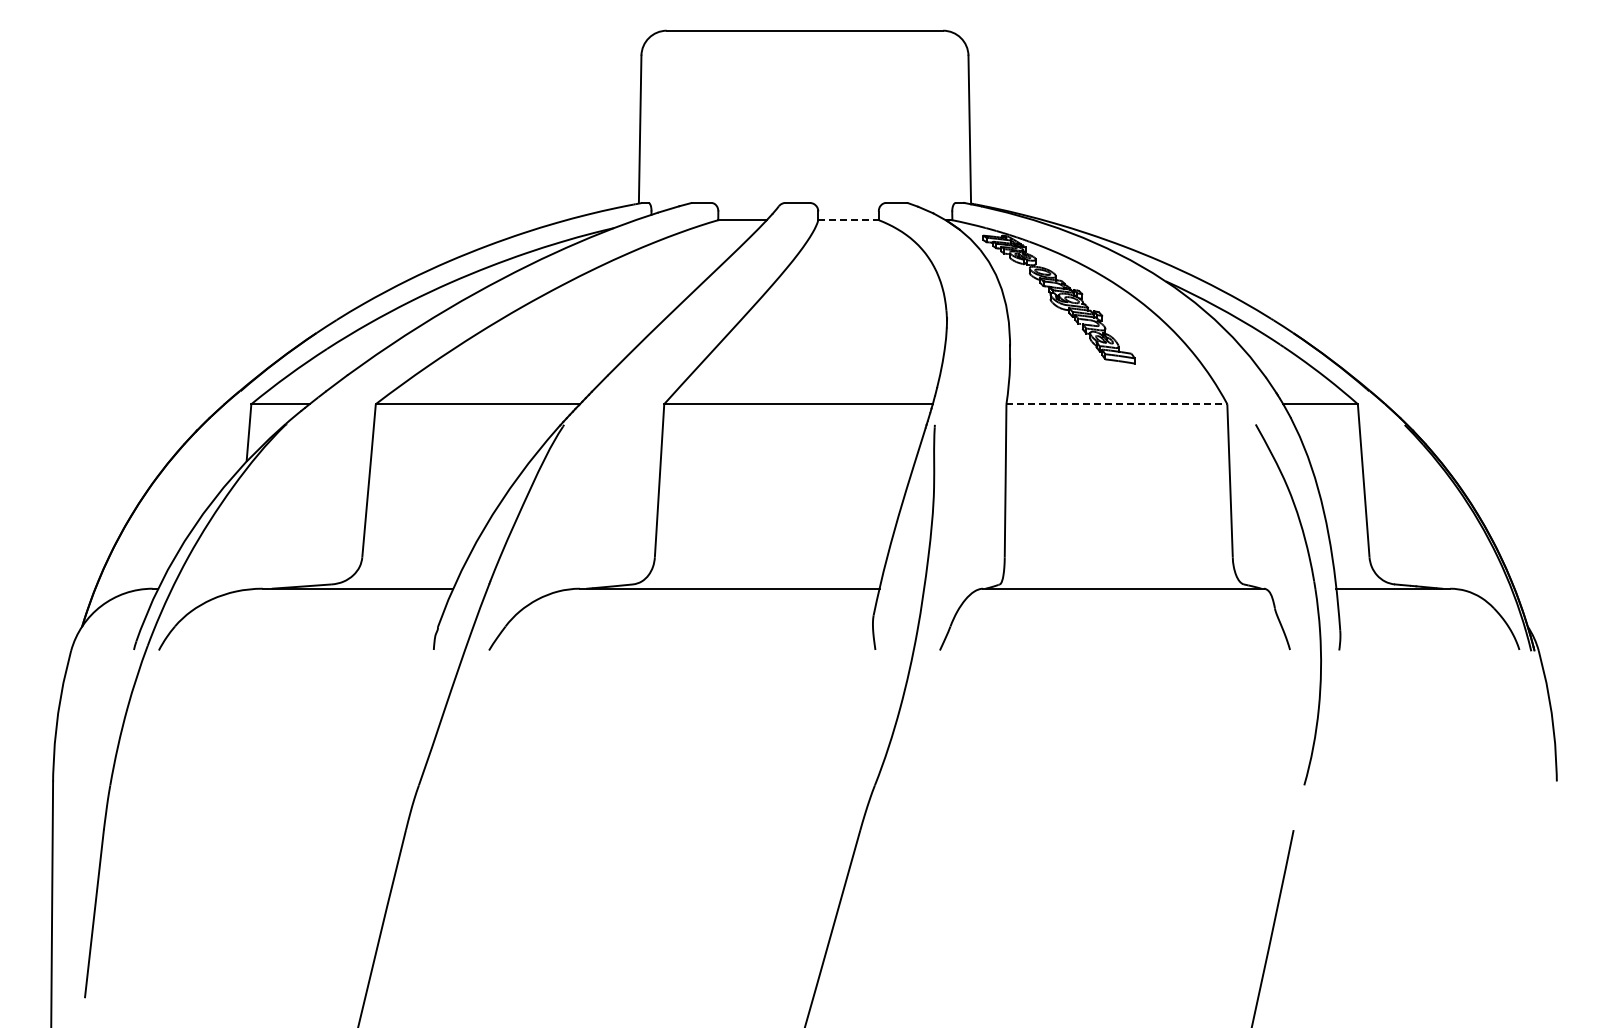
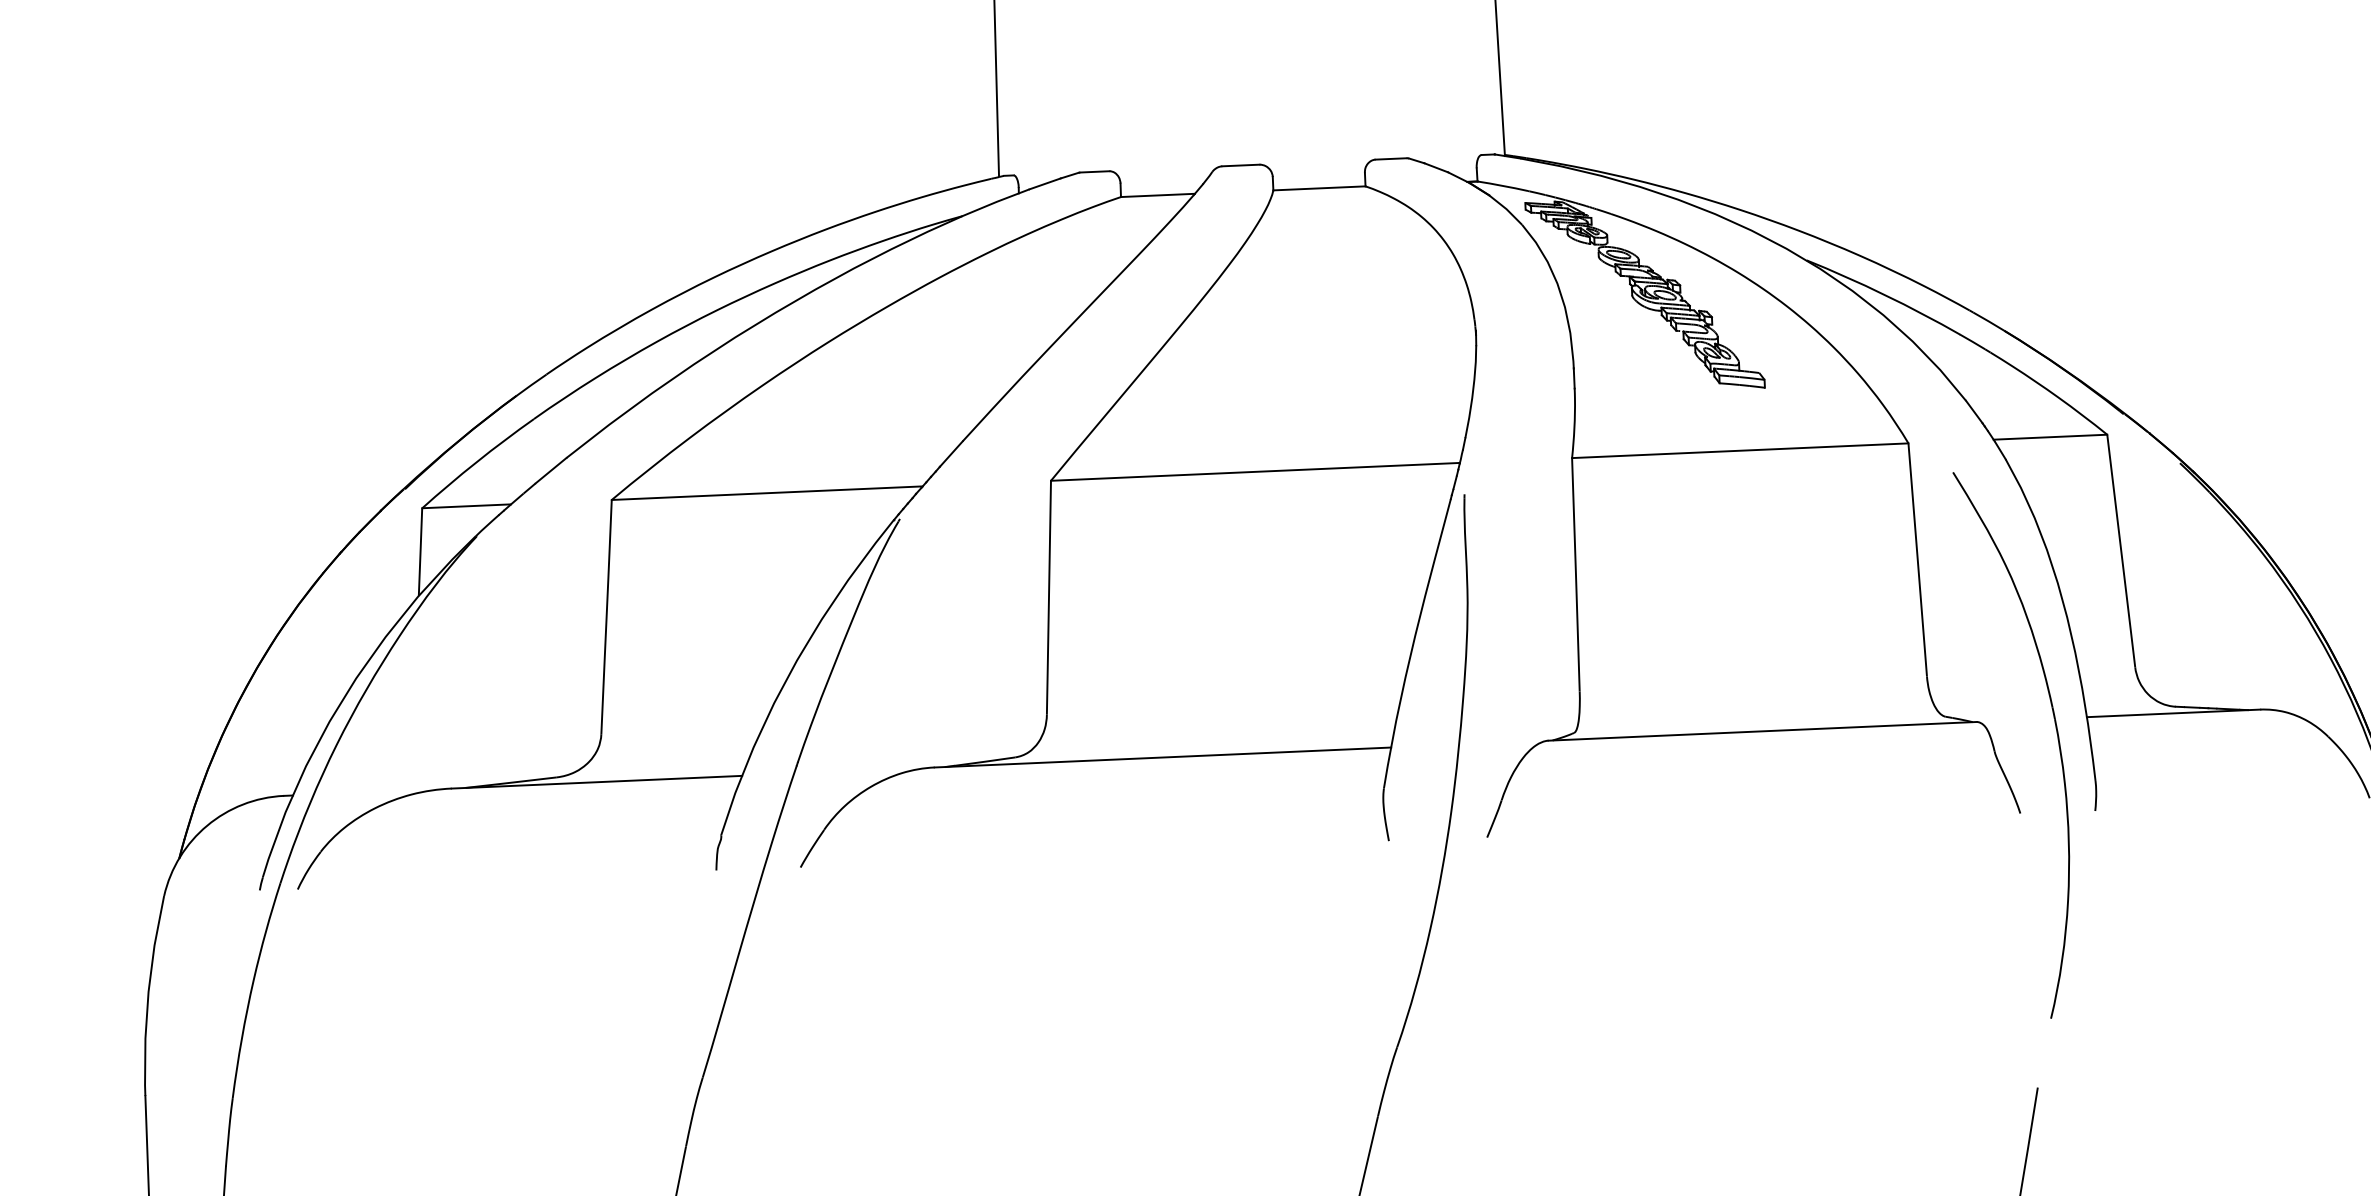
line: (849, 220) -> (1320, 188), dashed -> solid
line: (1117, 404) -> (1741, 451), dashed -> solid

